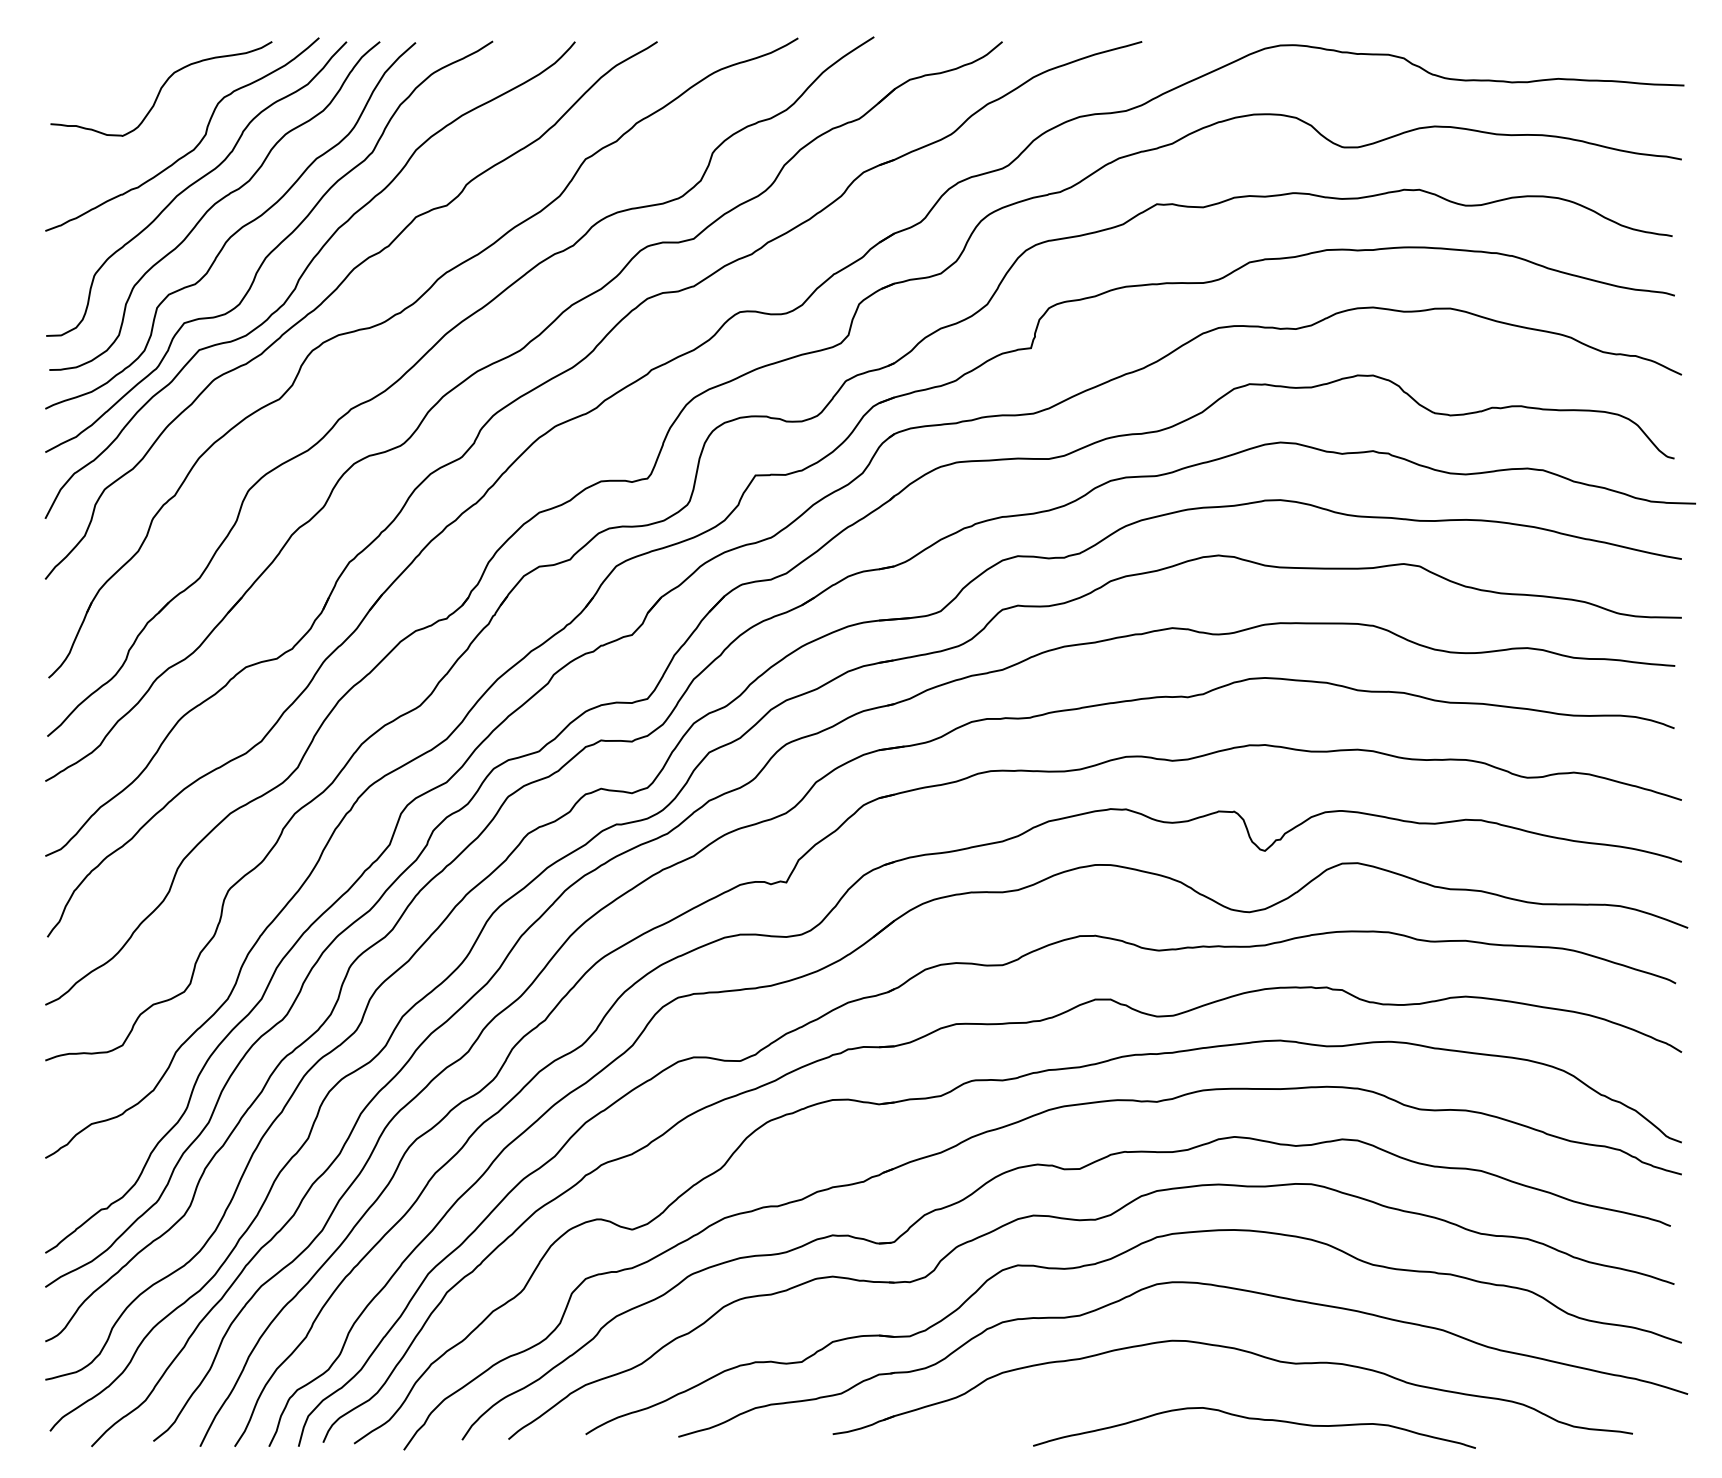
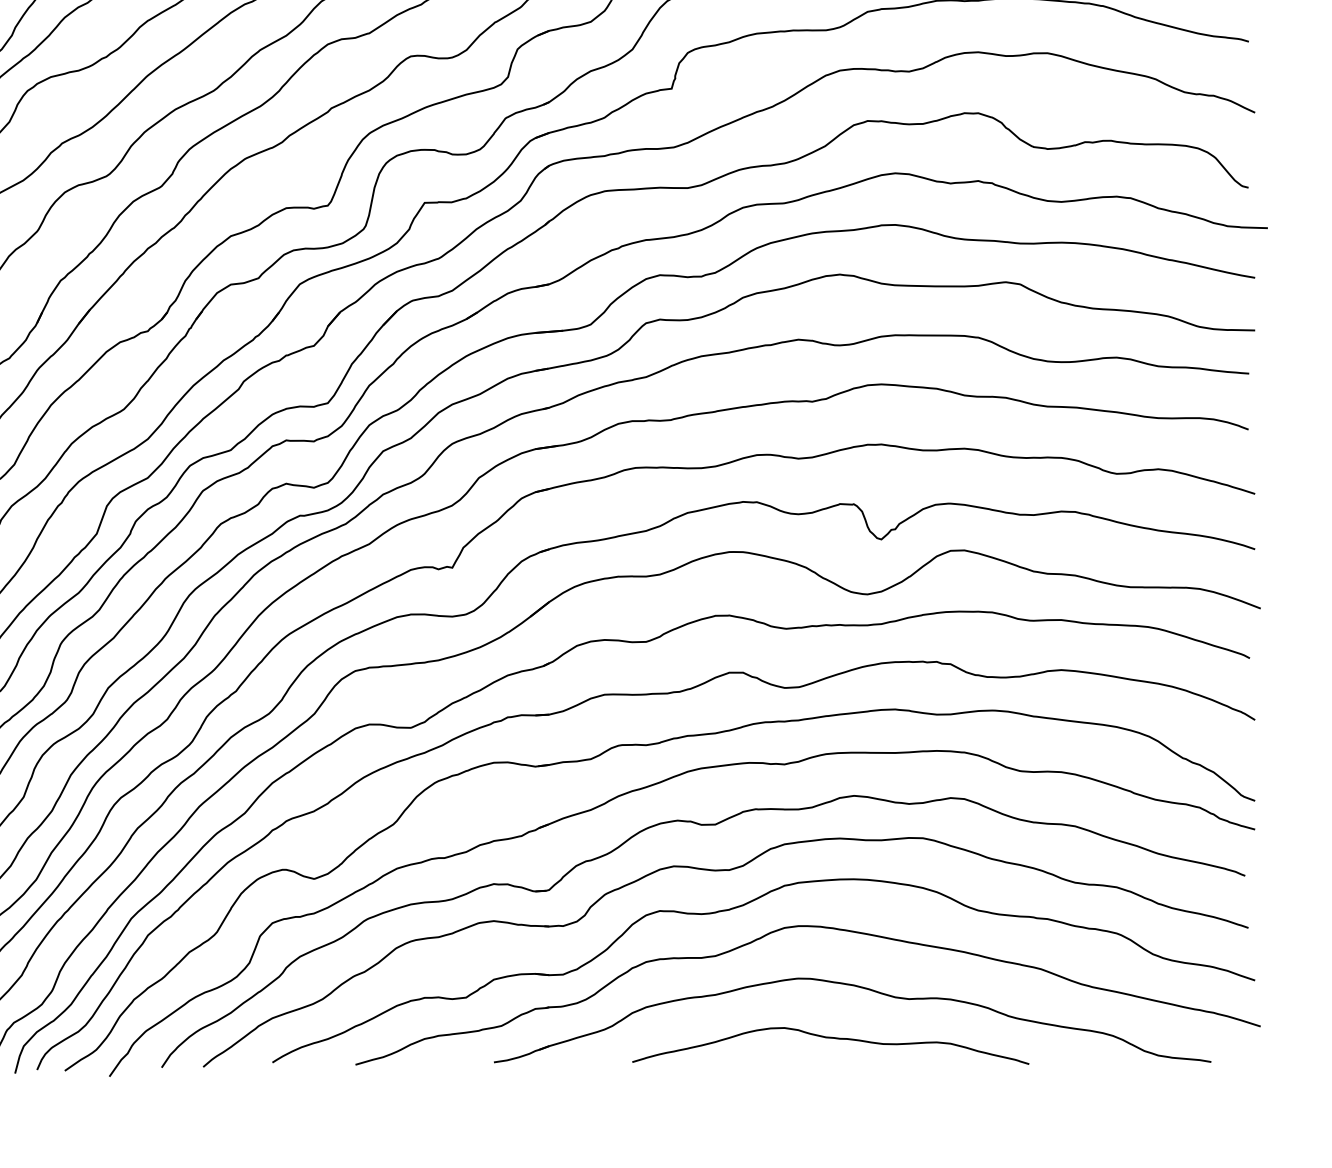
curve: (1254, 1419) -> (830, 1038), moved

